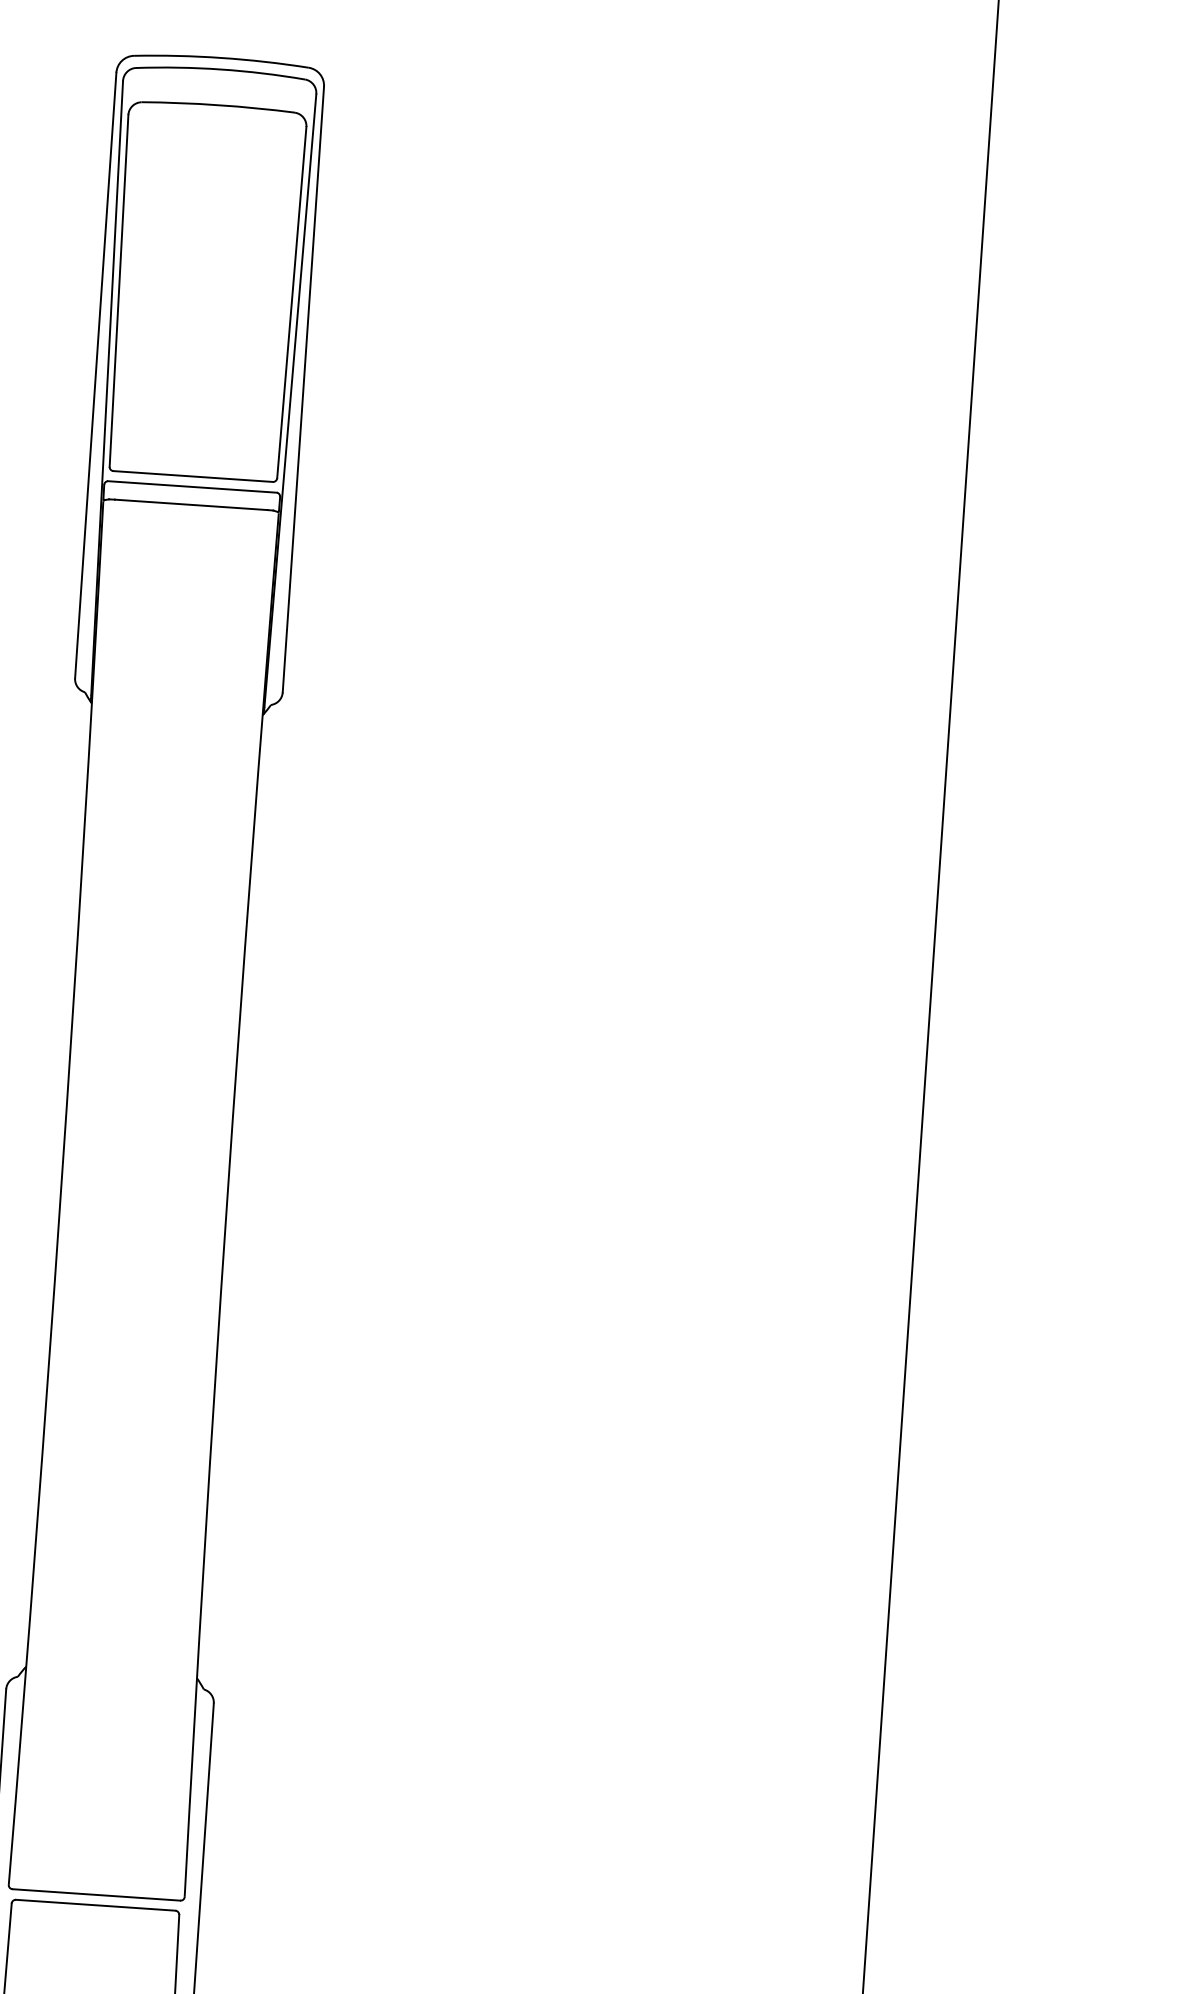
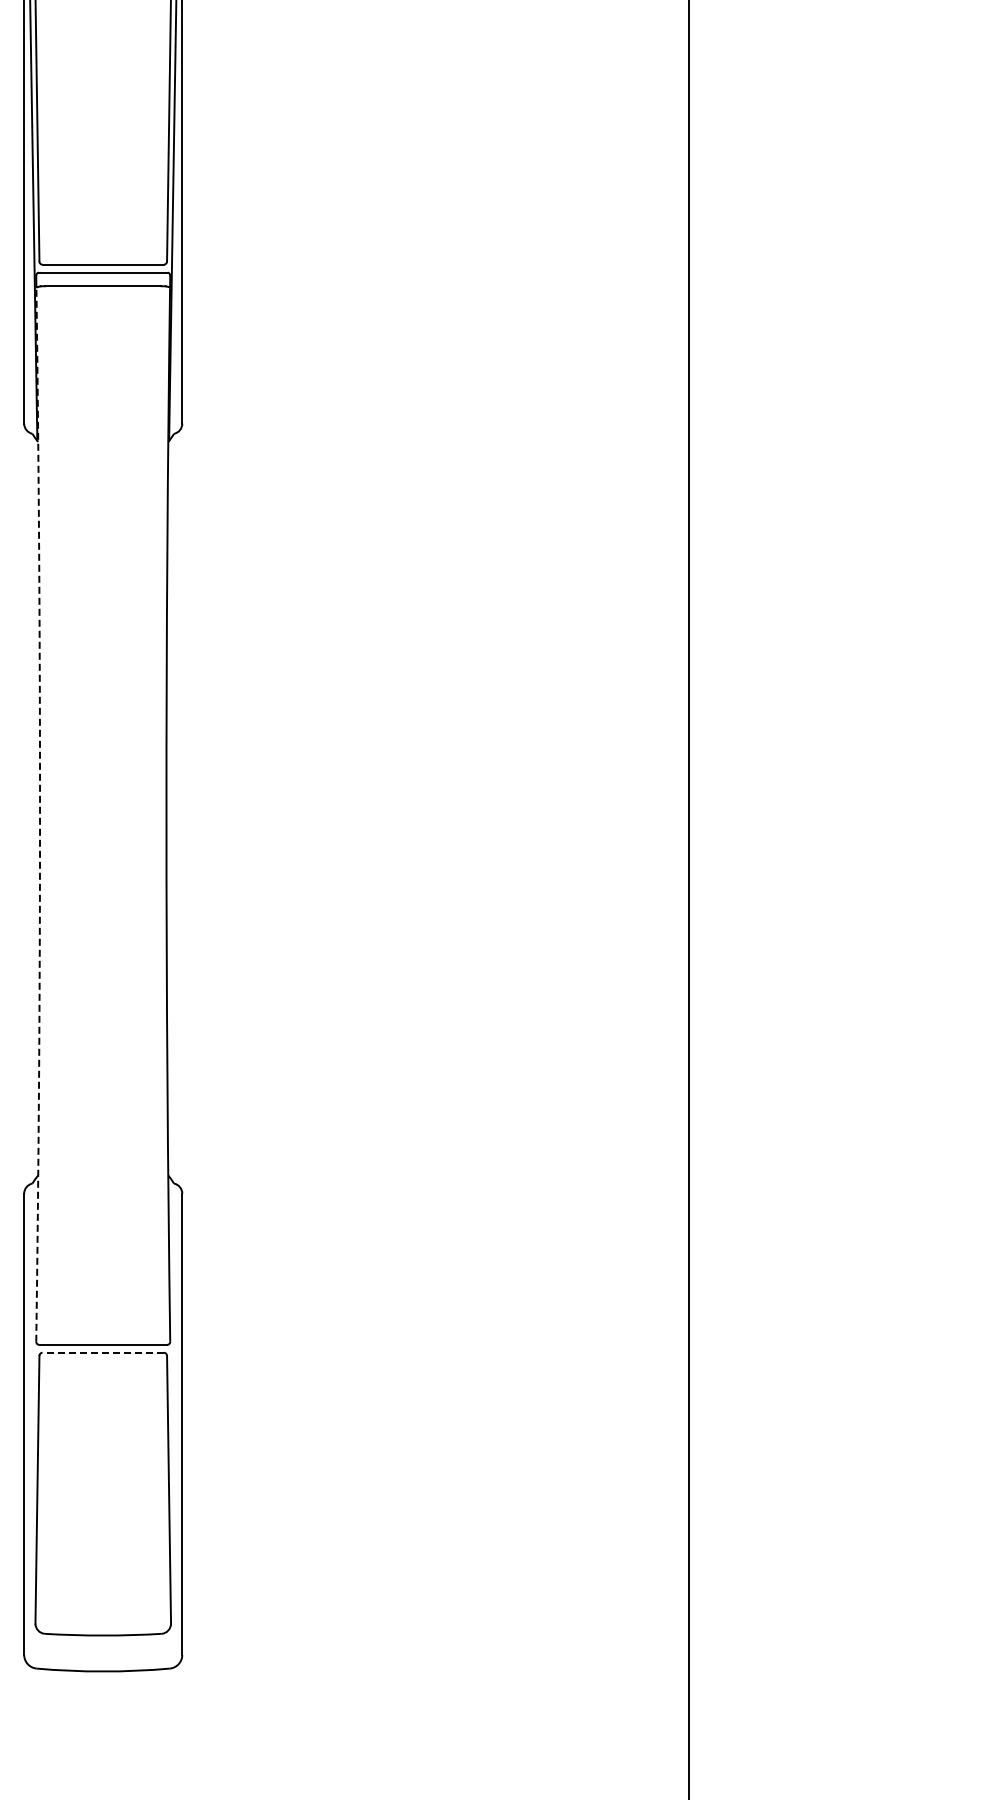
arc: (61, 1194) -> (40, 815), solid -> dashed
line: (96, 1904) -> (103, 1352), solid -> dashed

